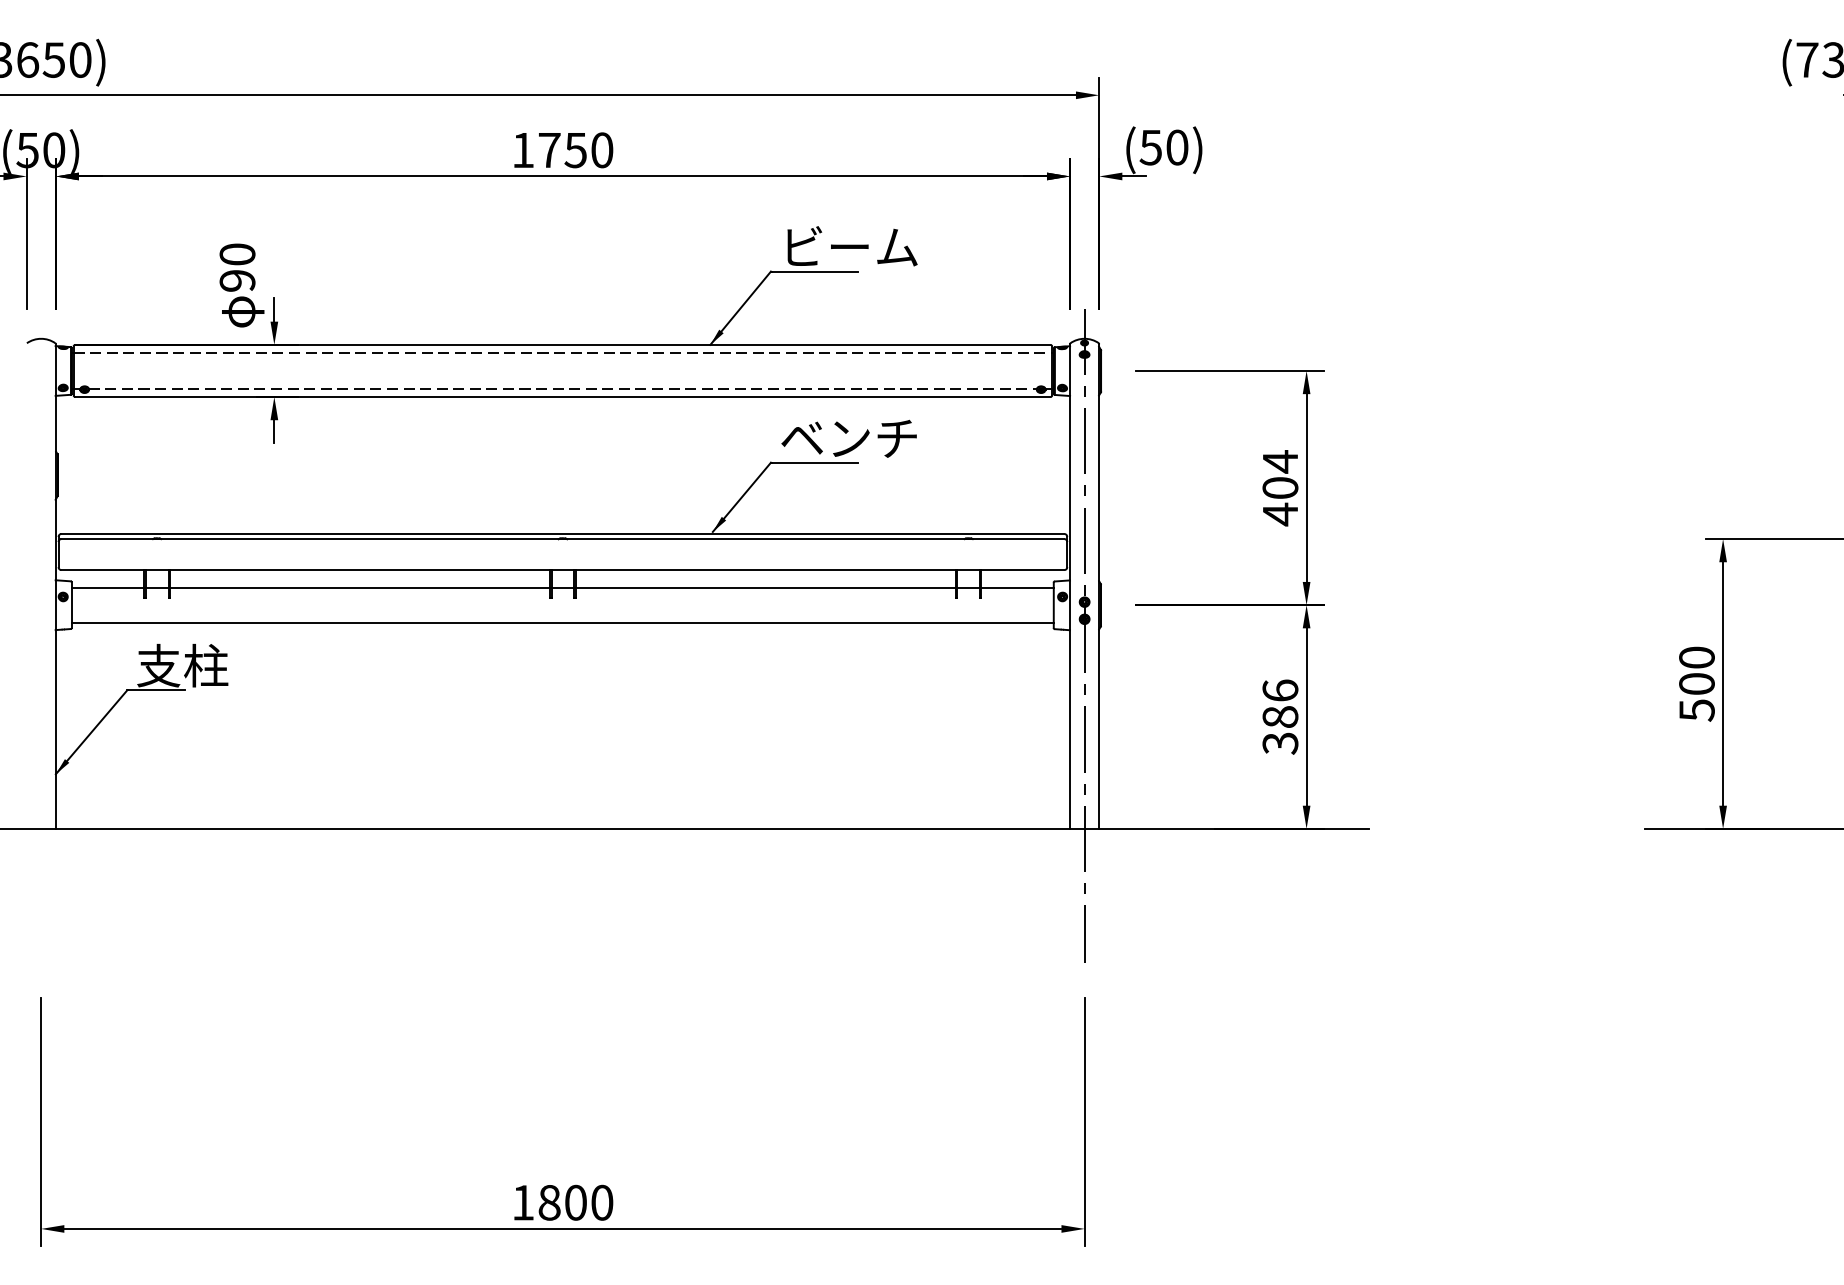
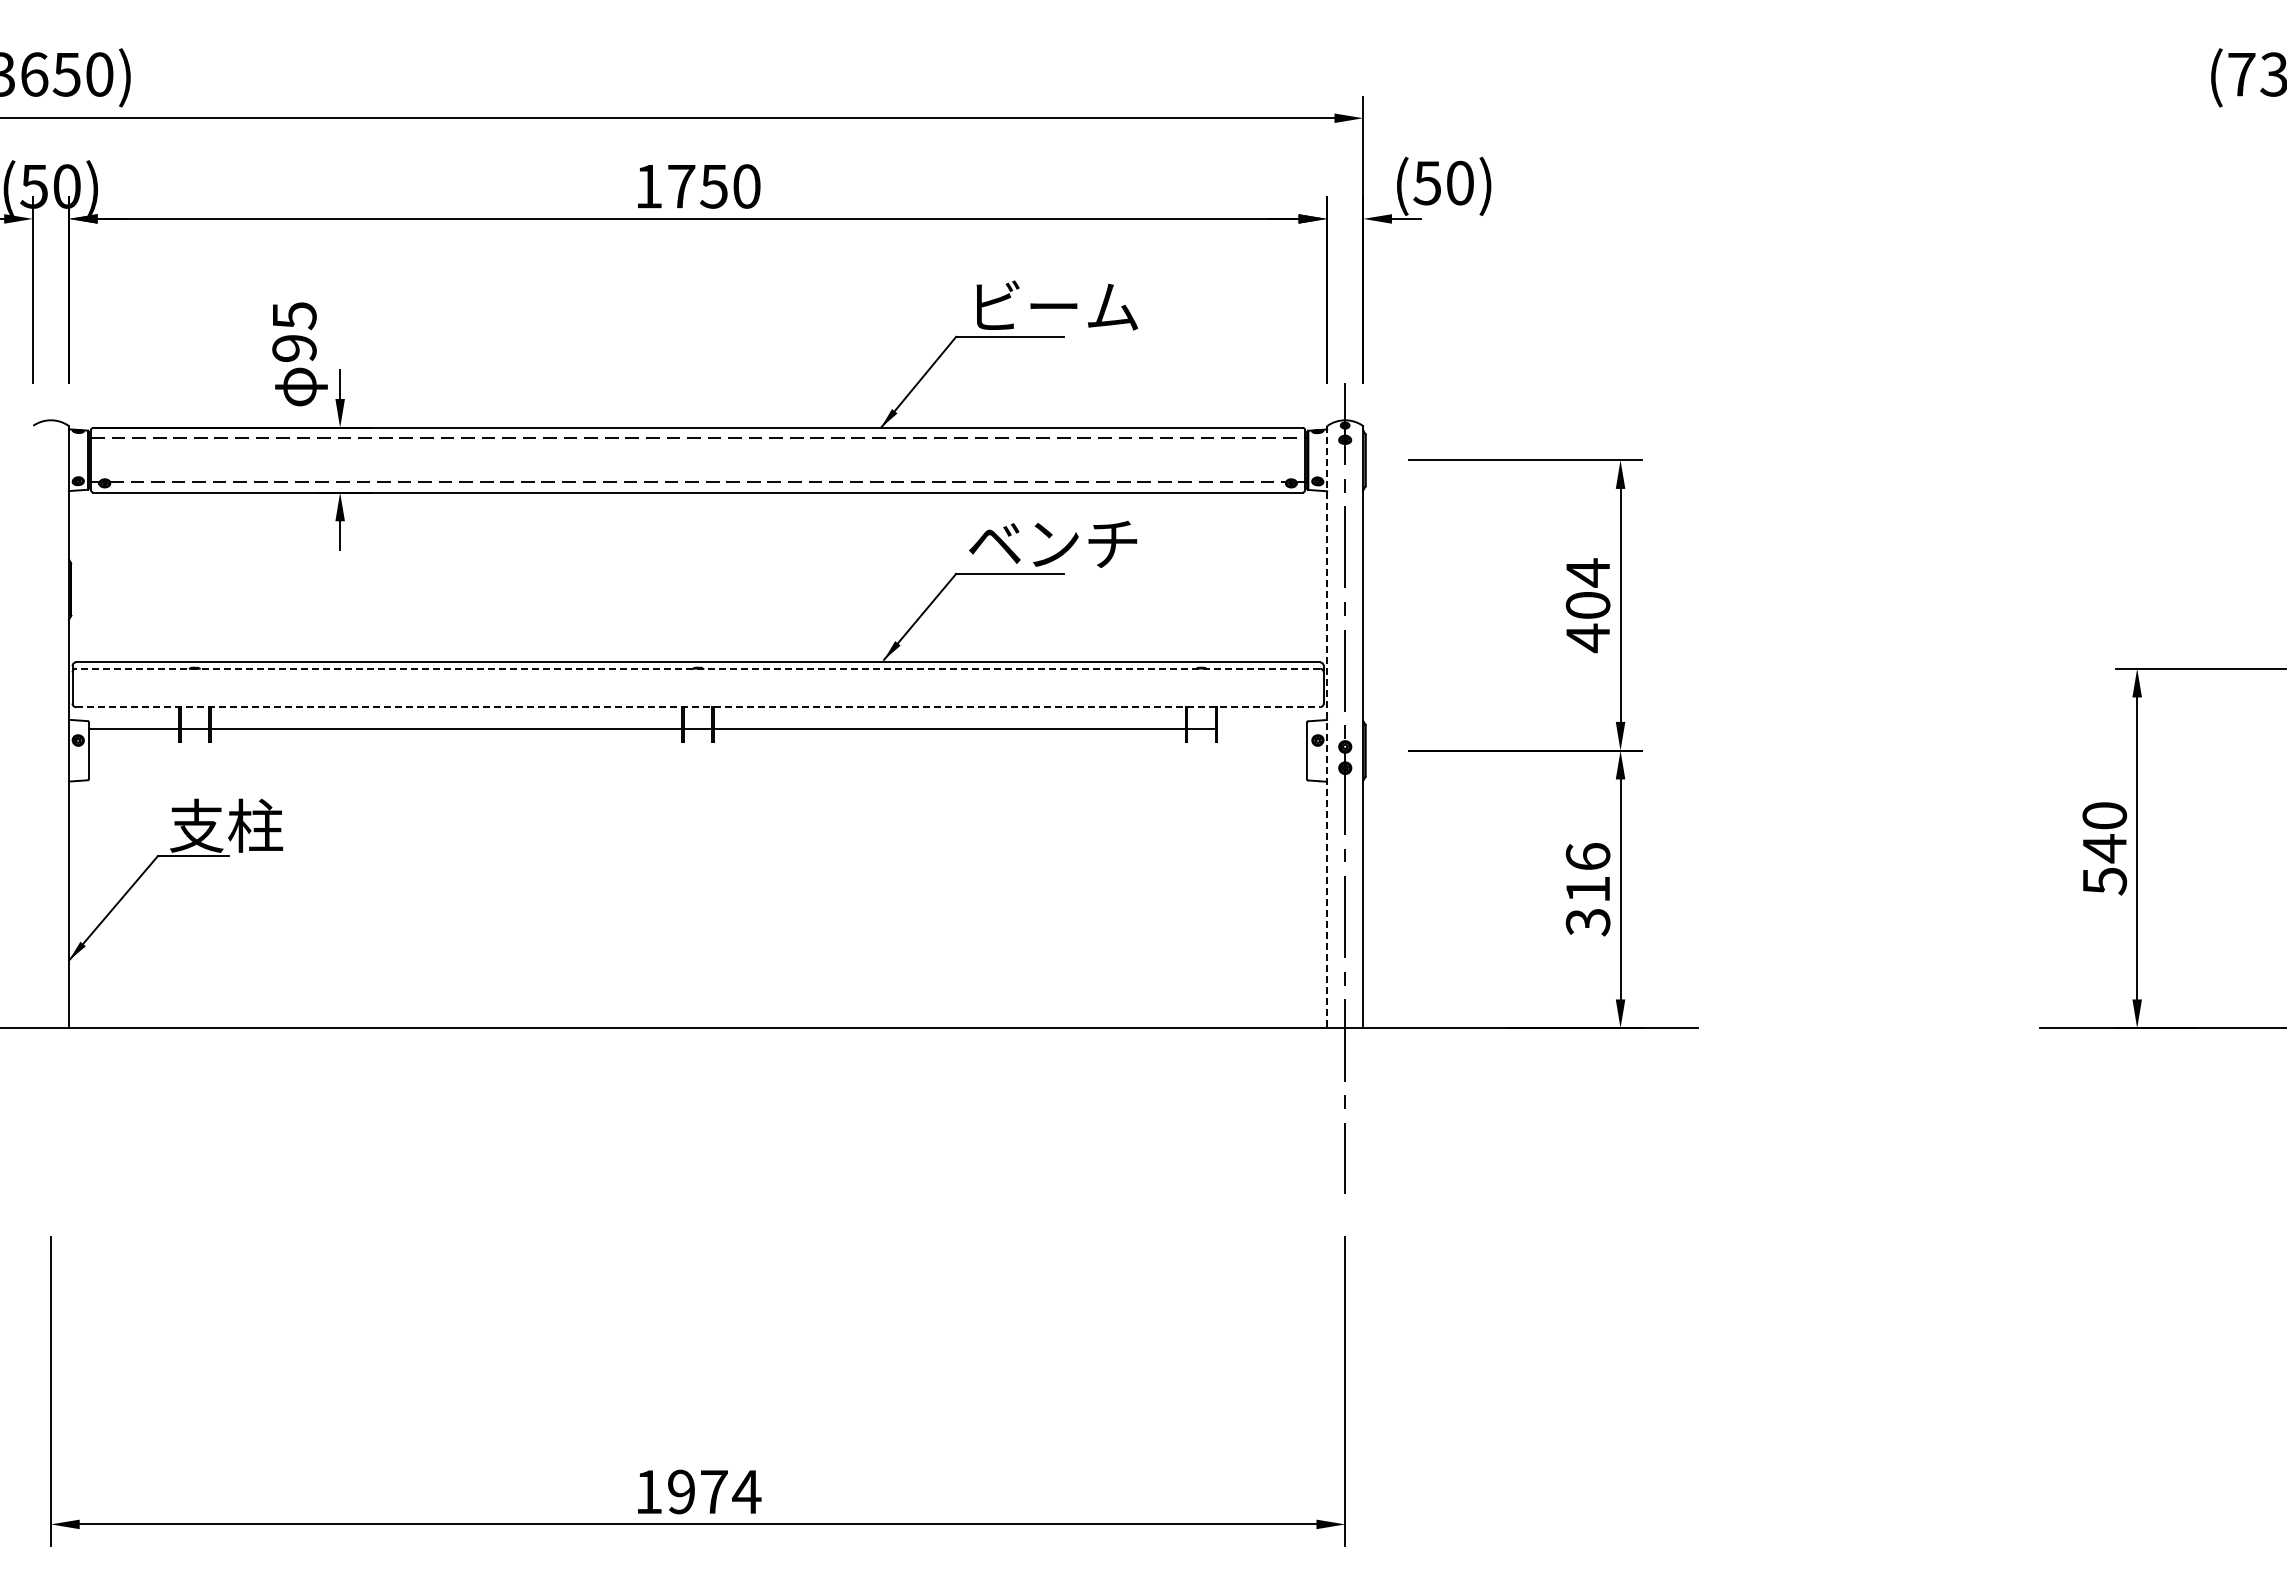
text: (237, 255) -> (294, 316), 90 -> 95
line: (563, 538) -> (698, 668), solid -> dashed
line: (563, 570) -> (698, 707), solid -> dashed
line: (1070, 586) -> (1327, 727), solid -> dashed
line: (1017, 587) -> (1261, 728), removed
line: (562, 622) -> (697, 772), removed
text: (1696, 684) -> (2104, 848), 500 -> 540
text: (1280, 716) -> (1588, 888), 386 -> 316
text: (576, 1202) -> (714, 1491), 1800 -> 1974

